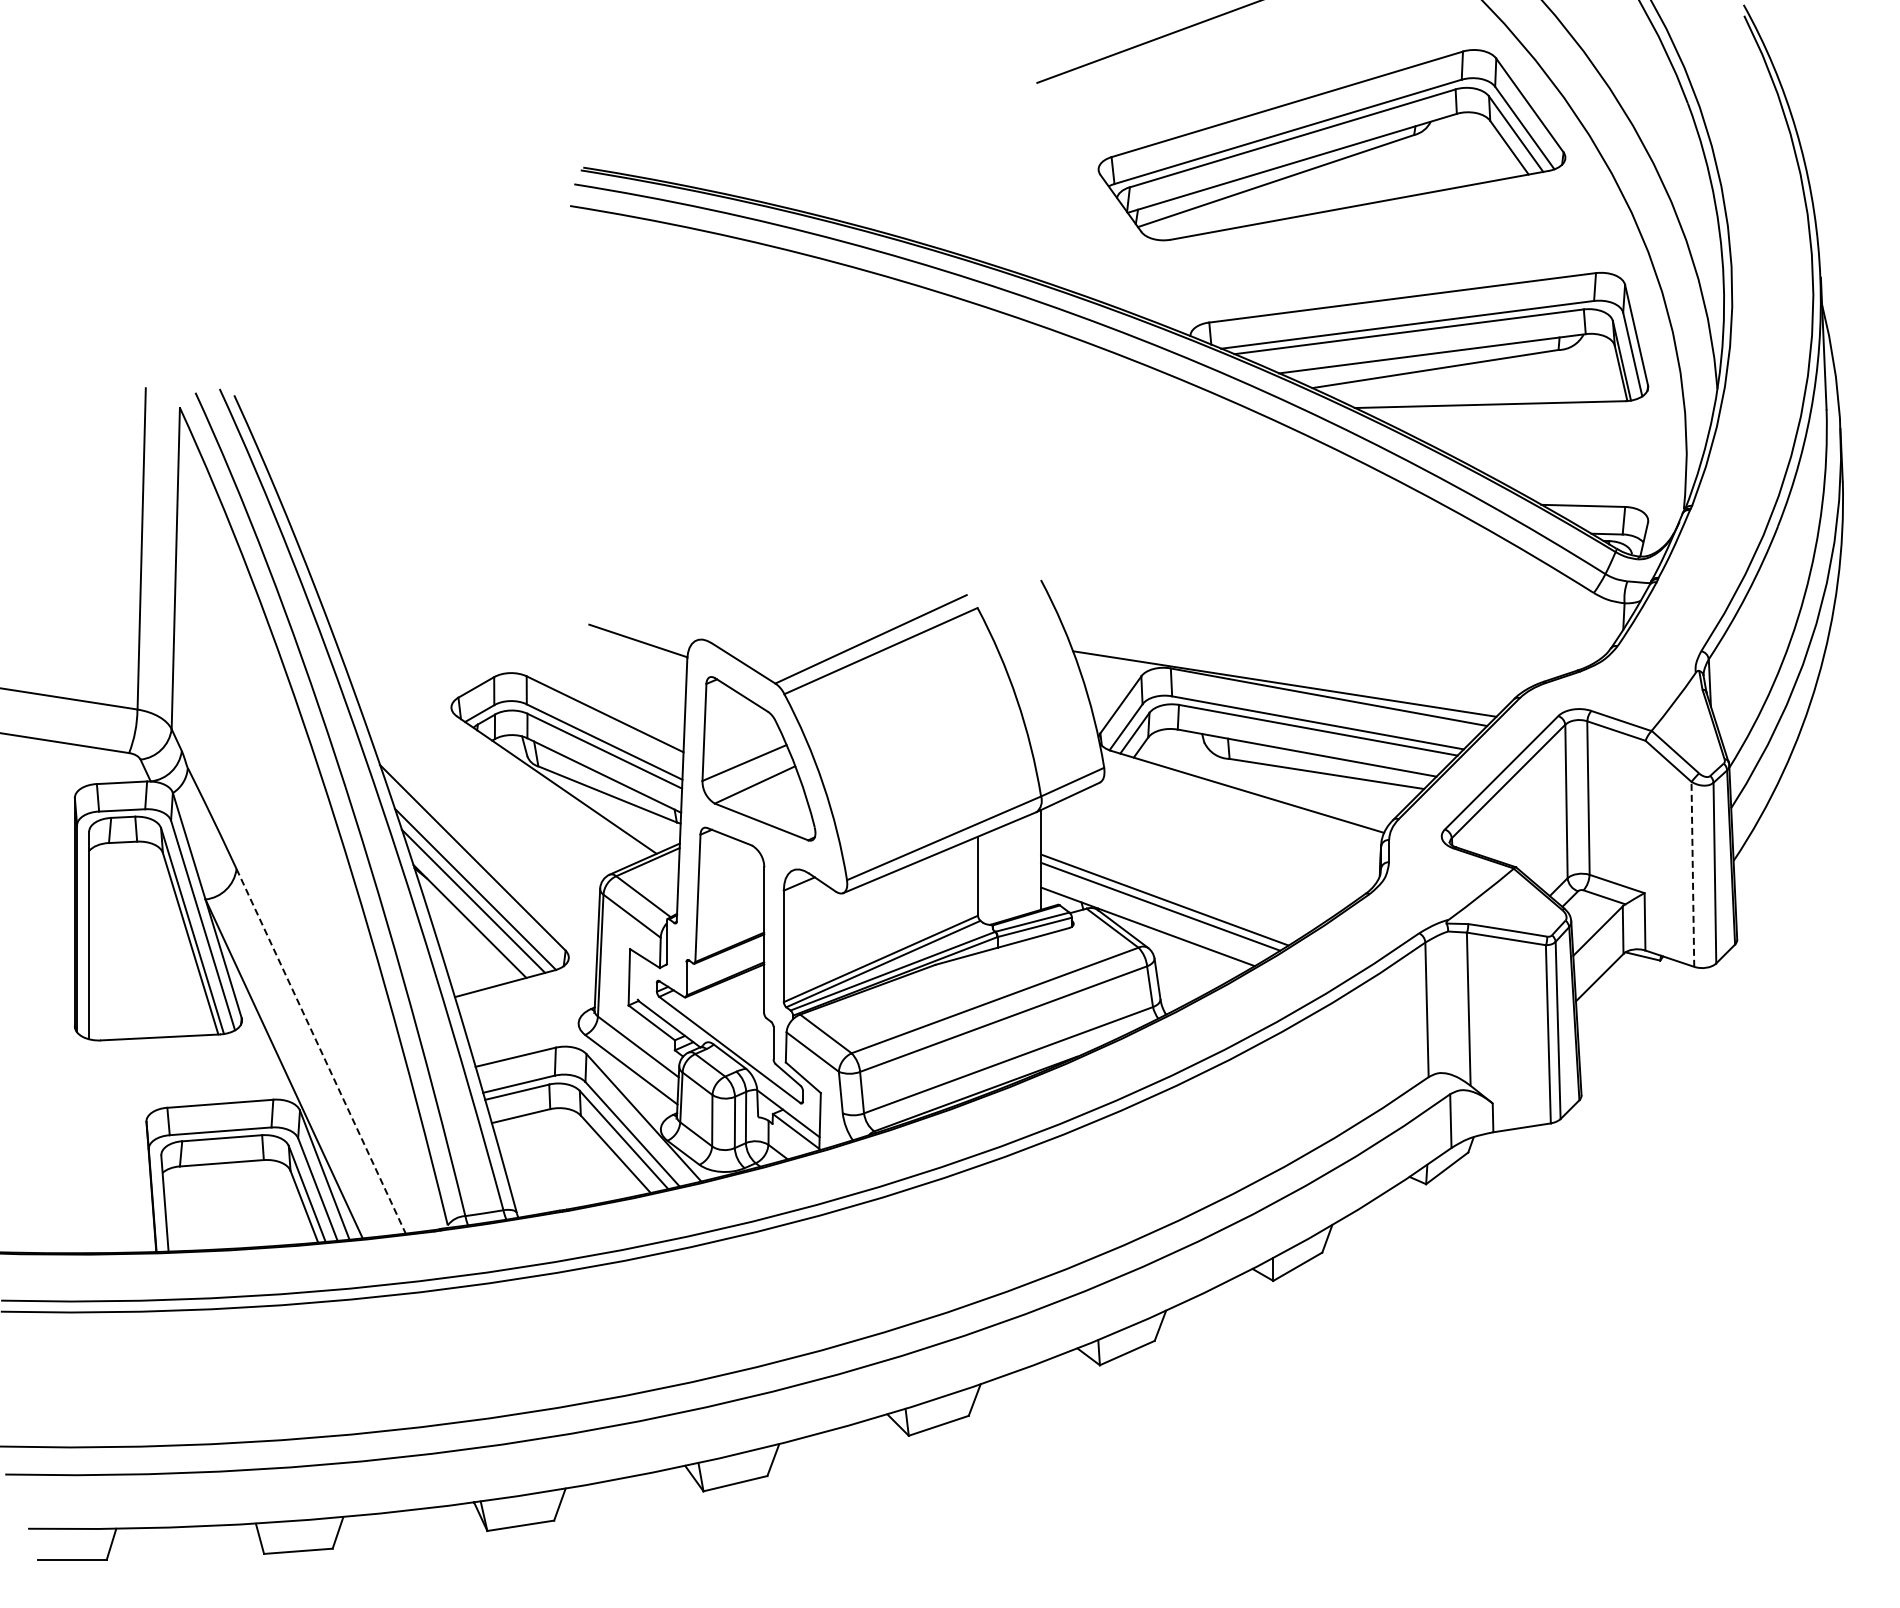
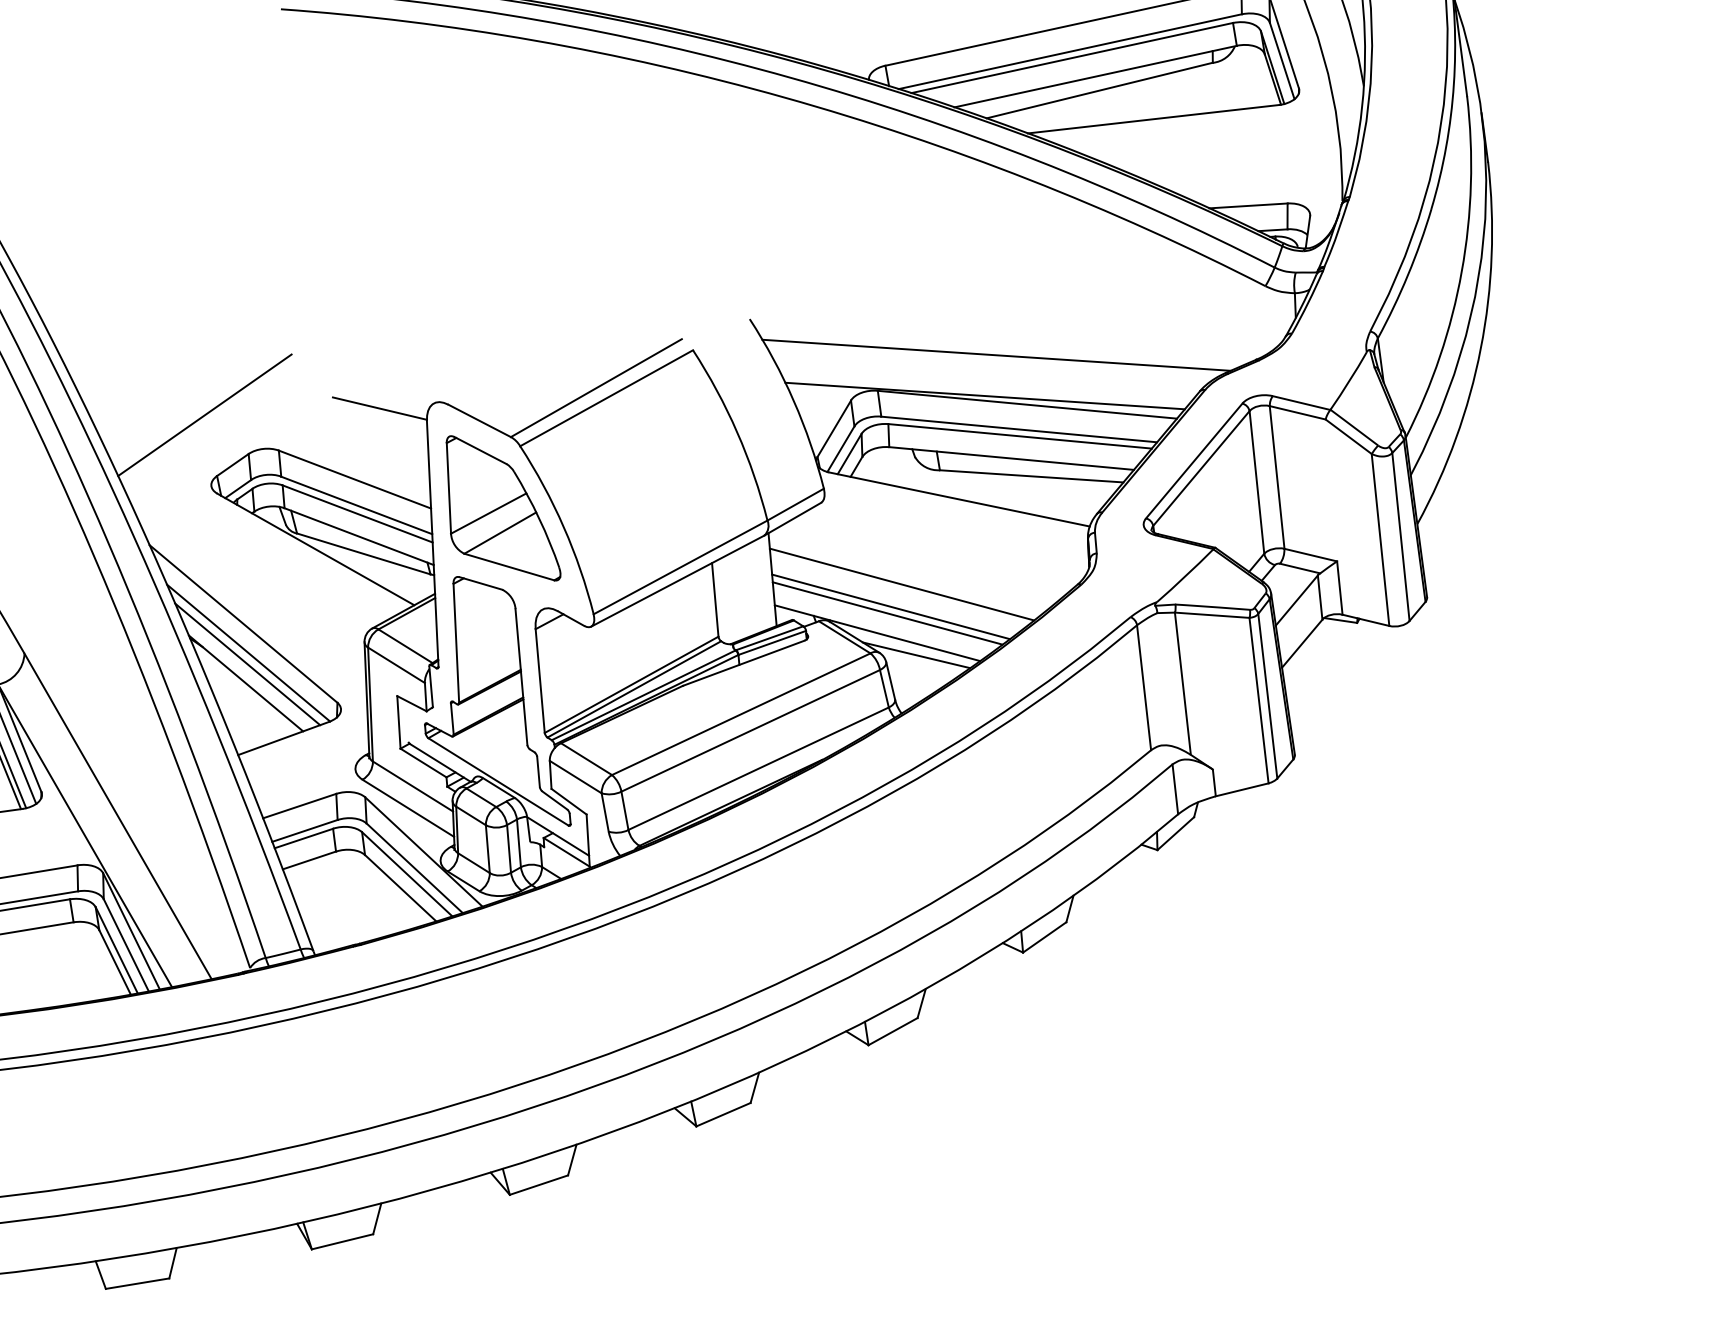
line: (451, 631) -> (205, 415), added
line: (1300, 641) -> (996, 355), added
line: (1692, 873) -> (1380, 539), dashed -> solid
line: (1178, 876) -> (901, 583), added
line: (1187, 953) -> (916, 654), added
line: (321, 1051) -> (118, 816), dashed -> solid

